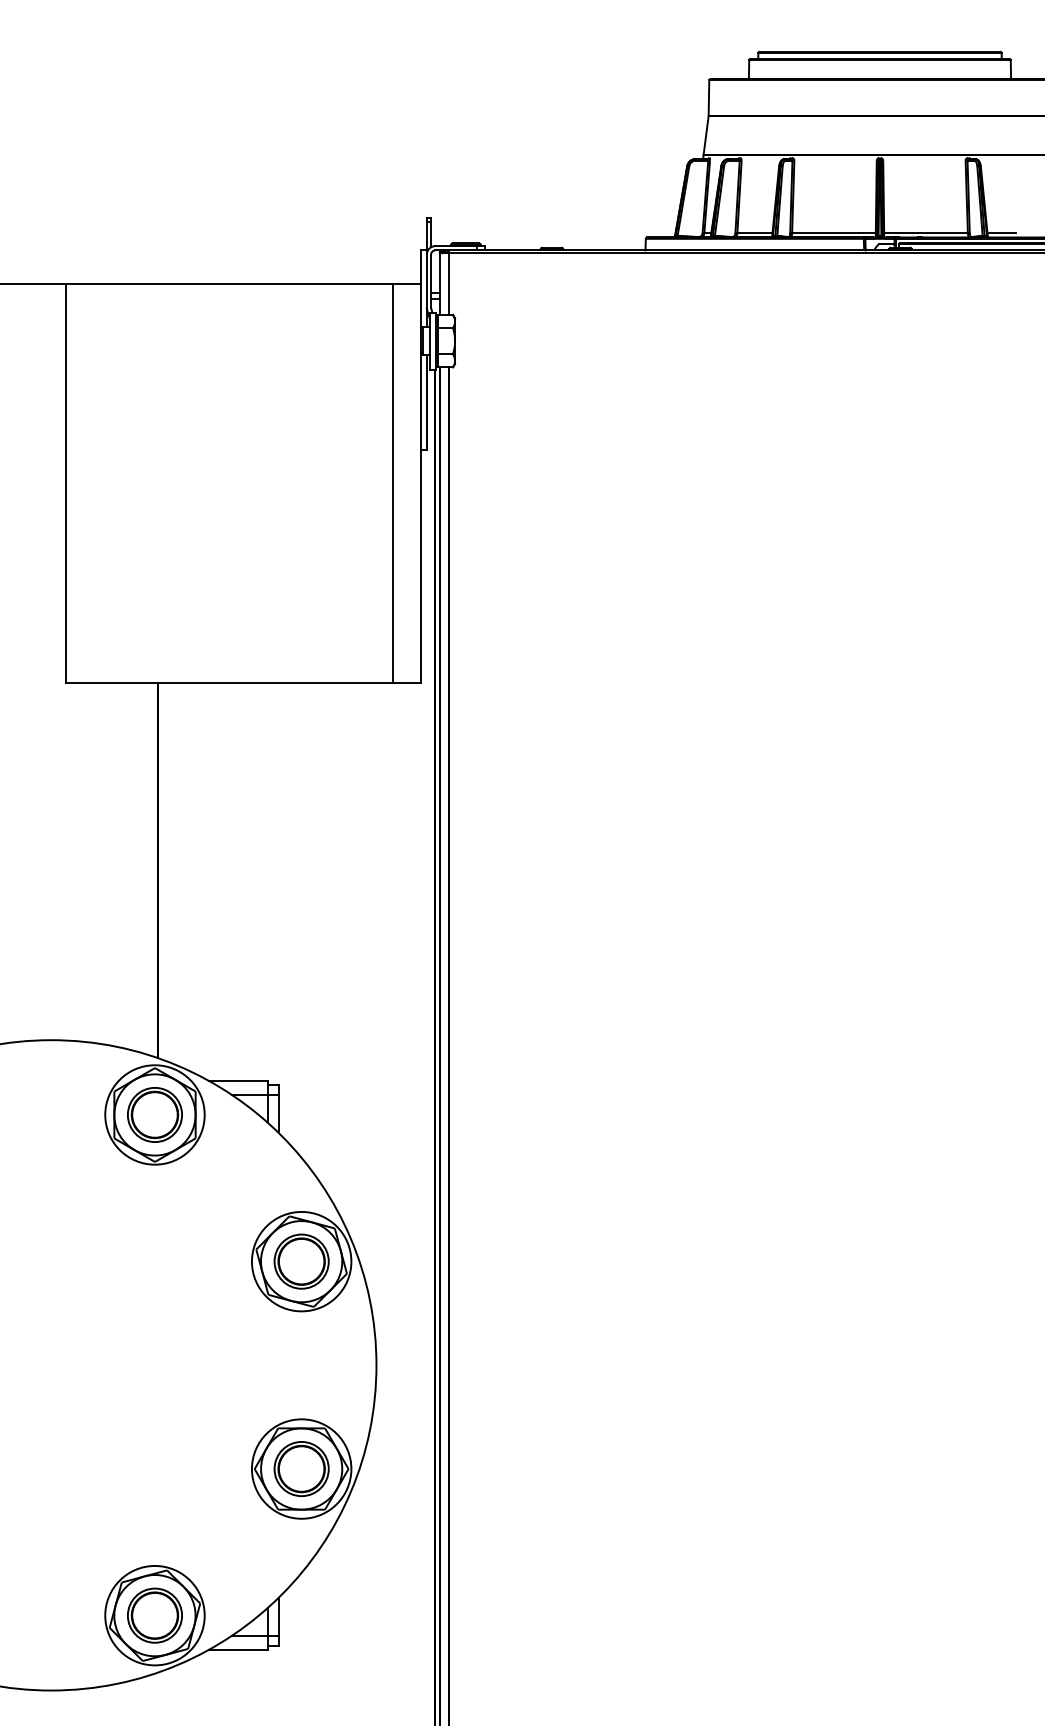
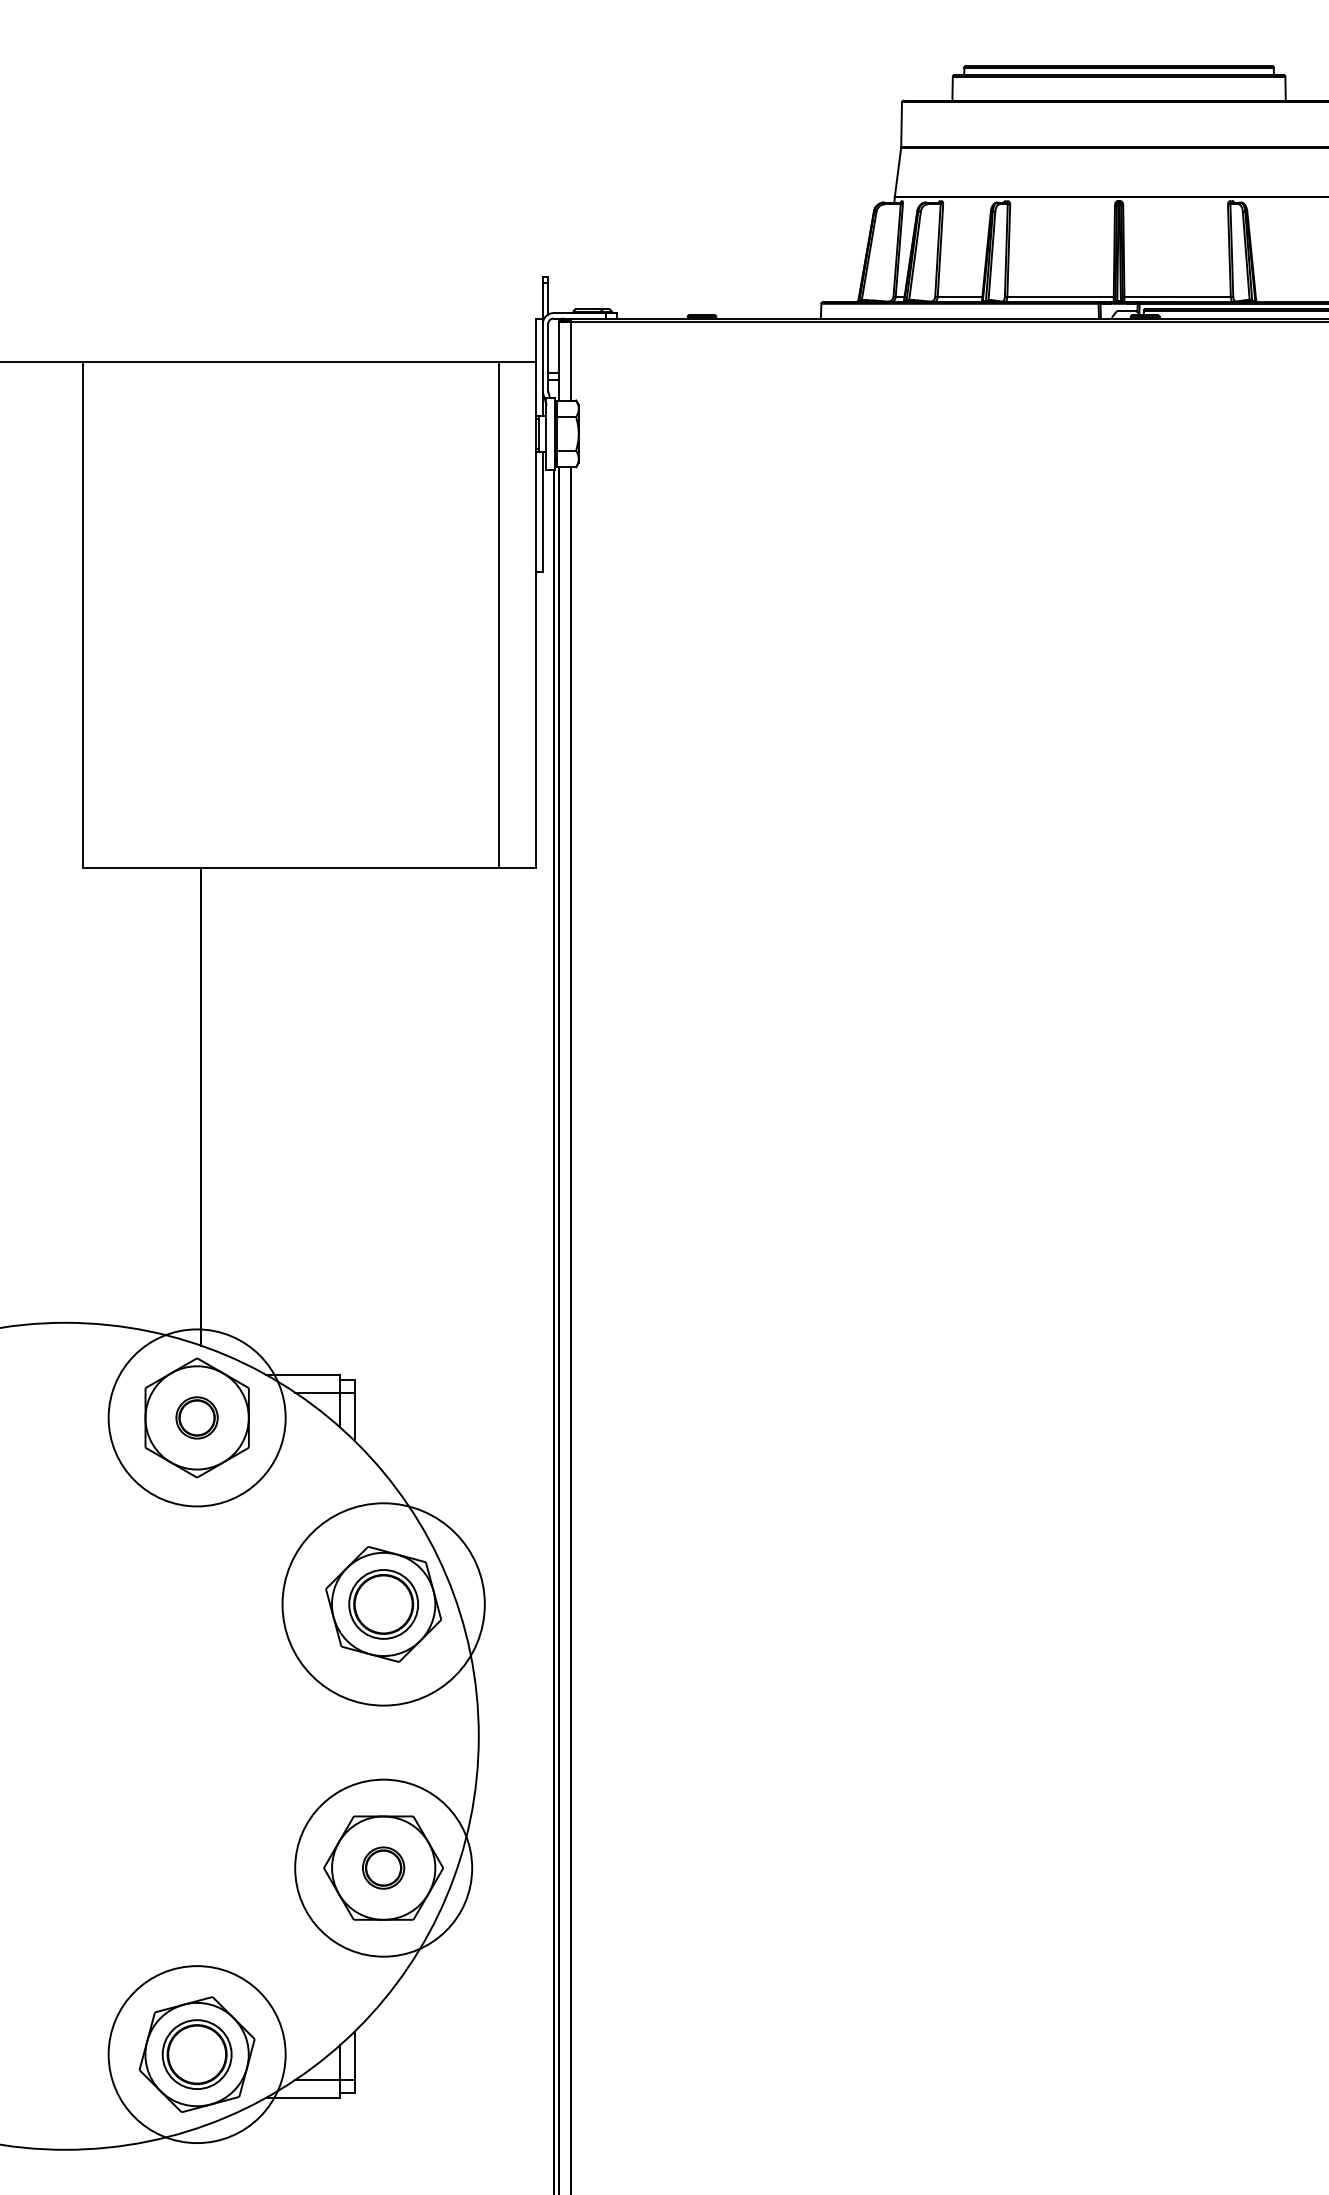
line: (1001, 233) -> (1273, 296), removed
circle: (154, 1114) -> (196, 1417), size x1.4
part: (154, 1114) -> (196, 1417), size x0.6
circle: (301, 1261) -> (383, 1604), size x1.6
circle: (301, 1468) -> (383, 1867), size x1.4
part: (301, 1468) -> (383, 1867), size x0.6
circle: (154, 1615) -> (196, 2054), size x1.4

